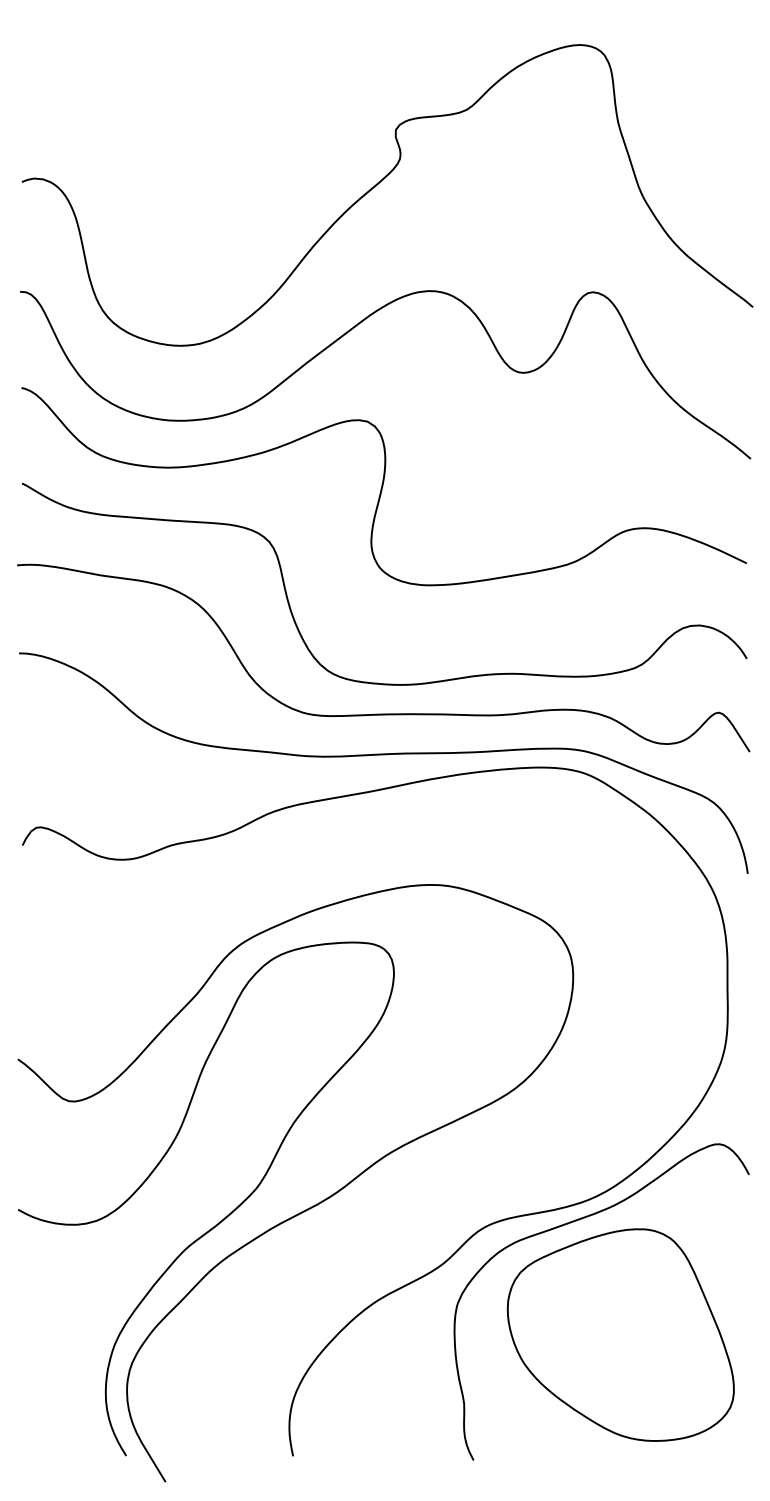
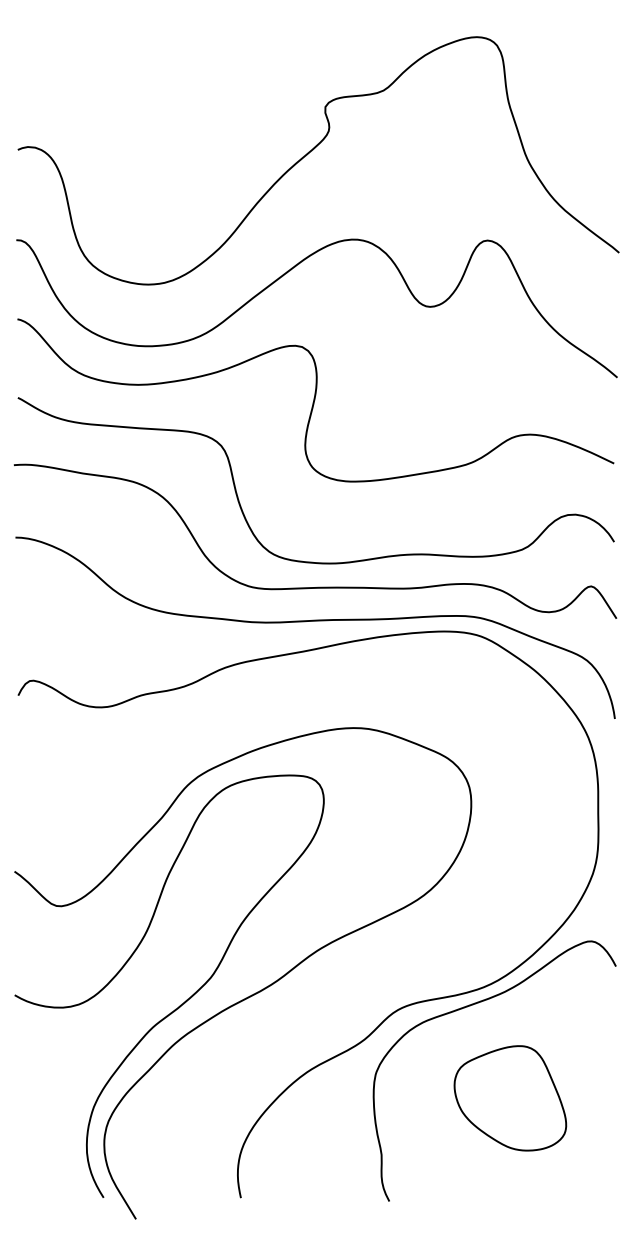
part: (620, 1334) -> (510, 1097), size x0.6

